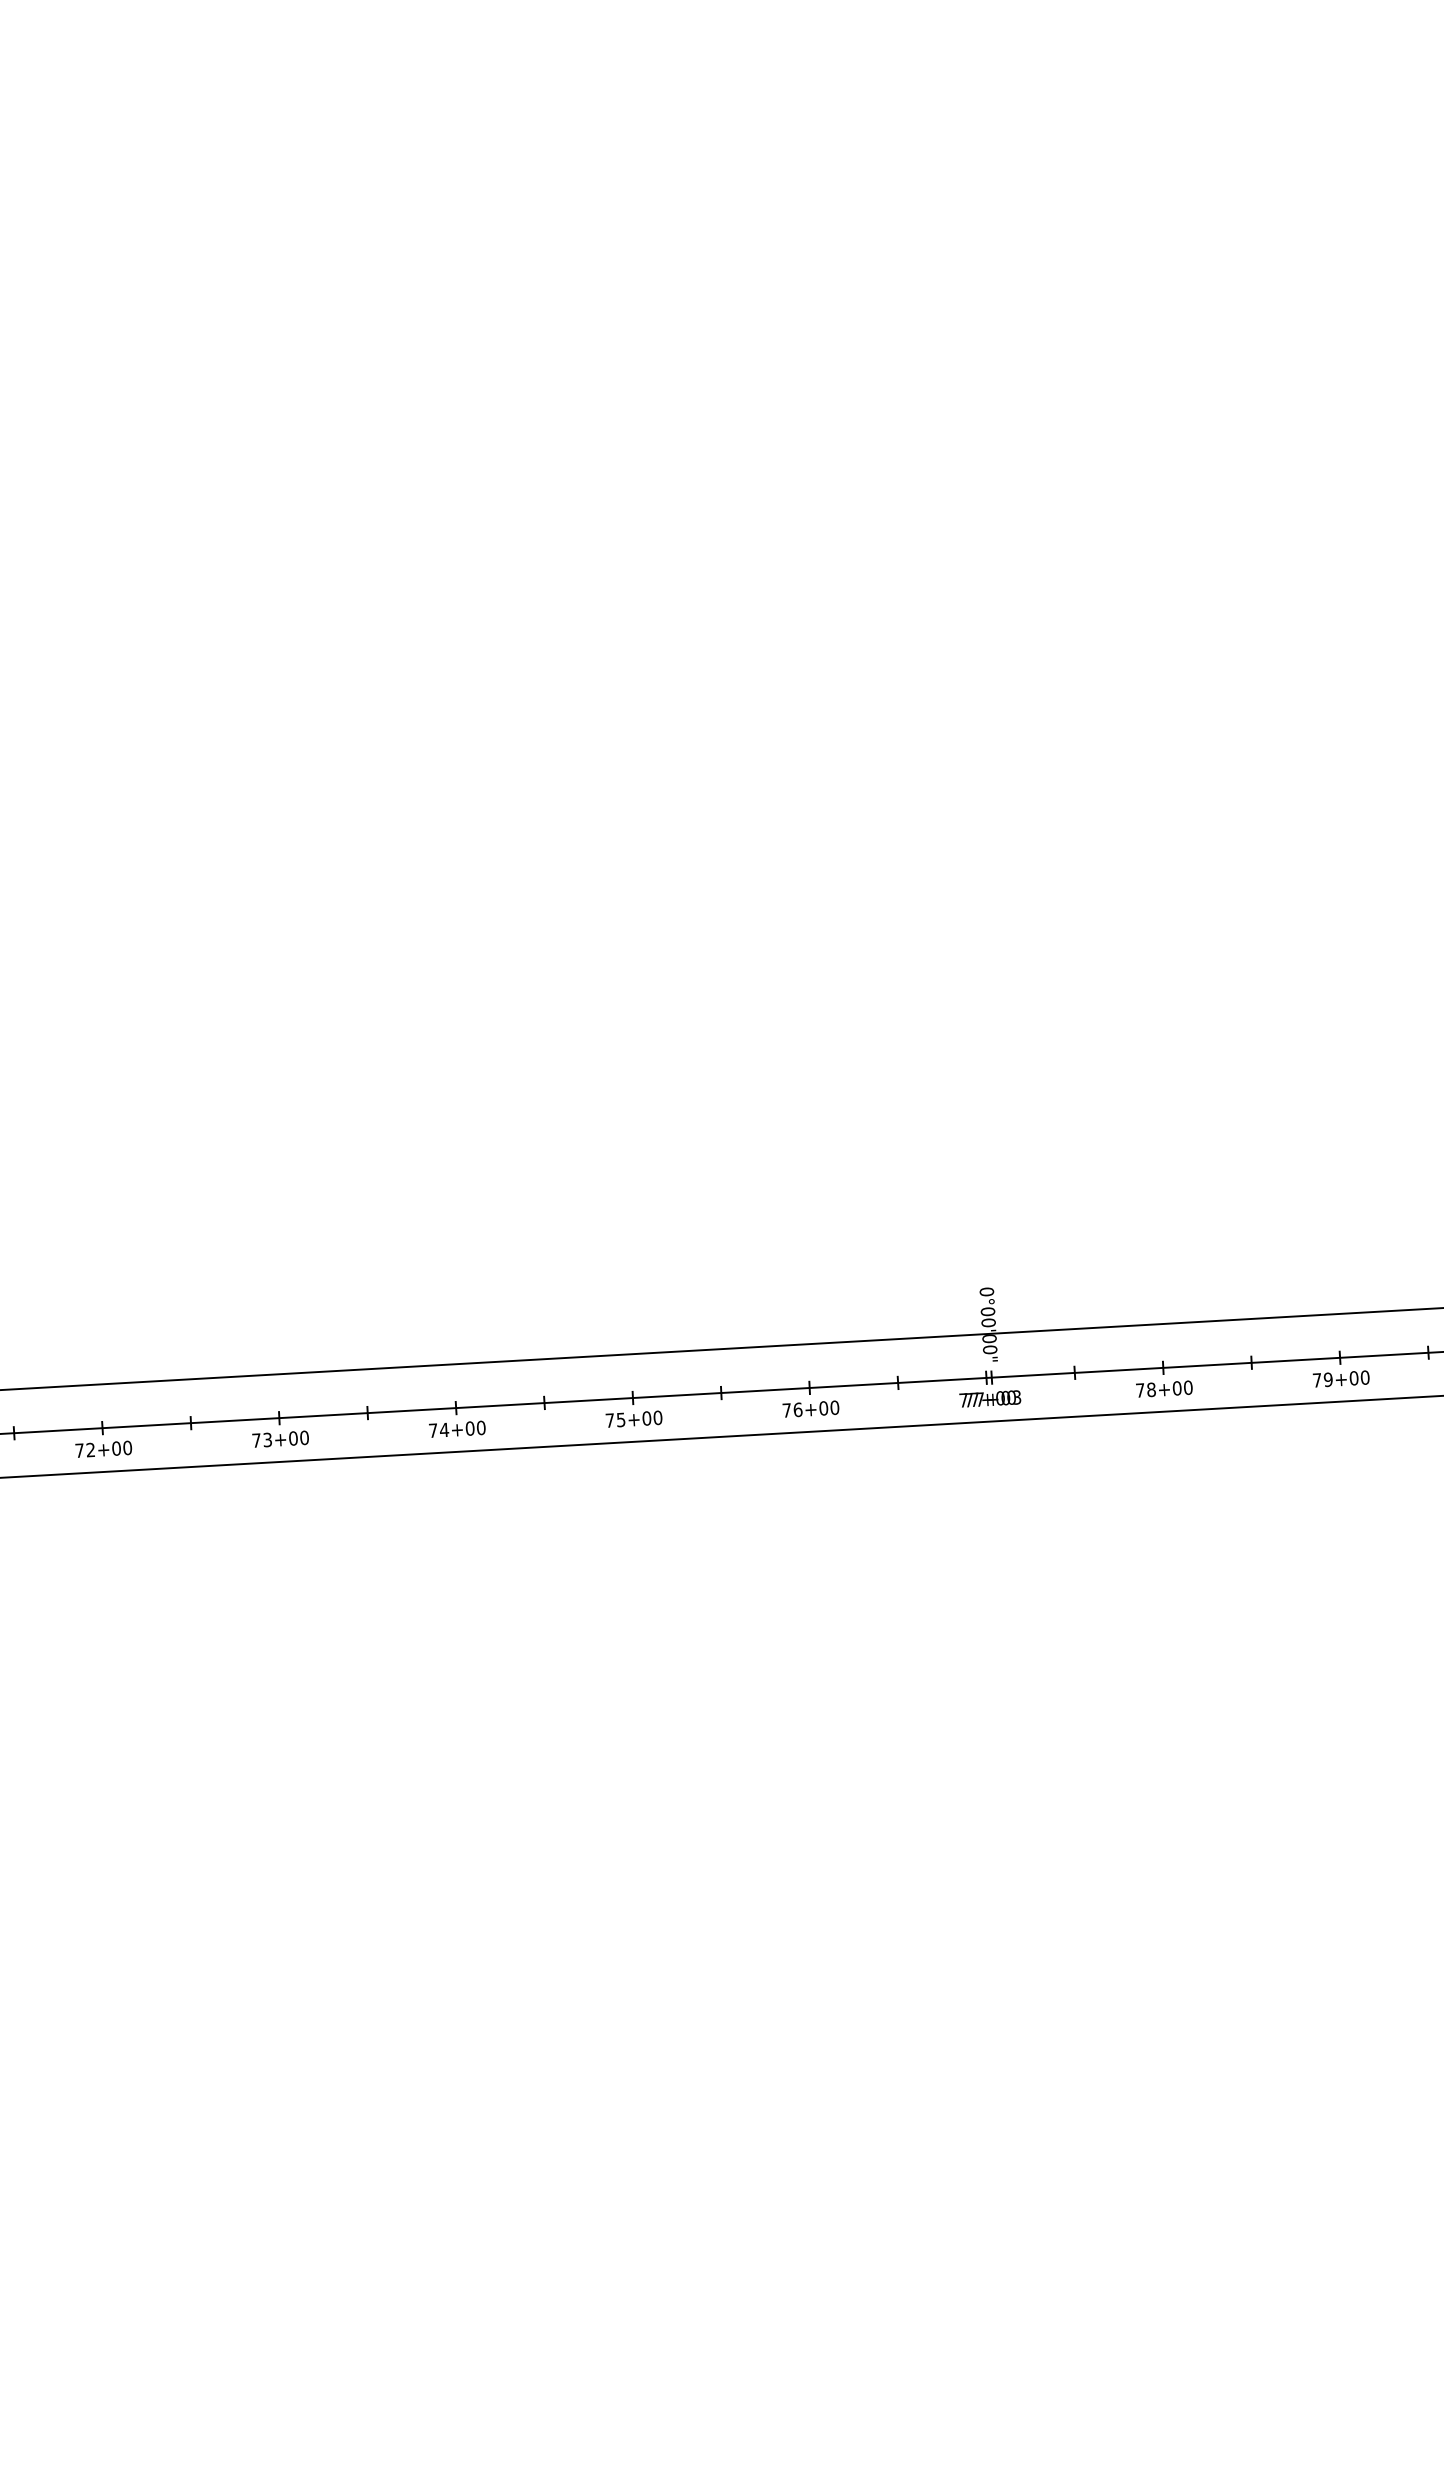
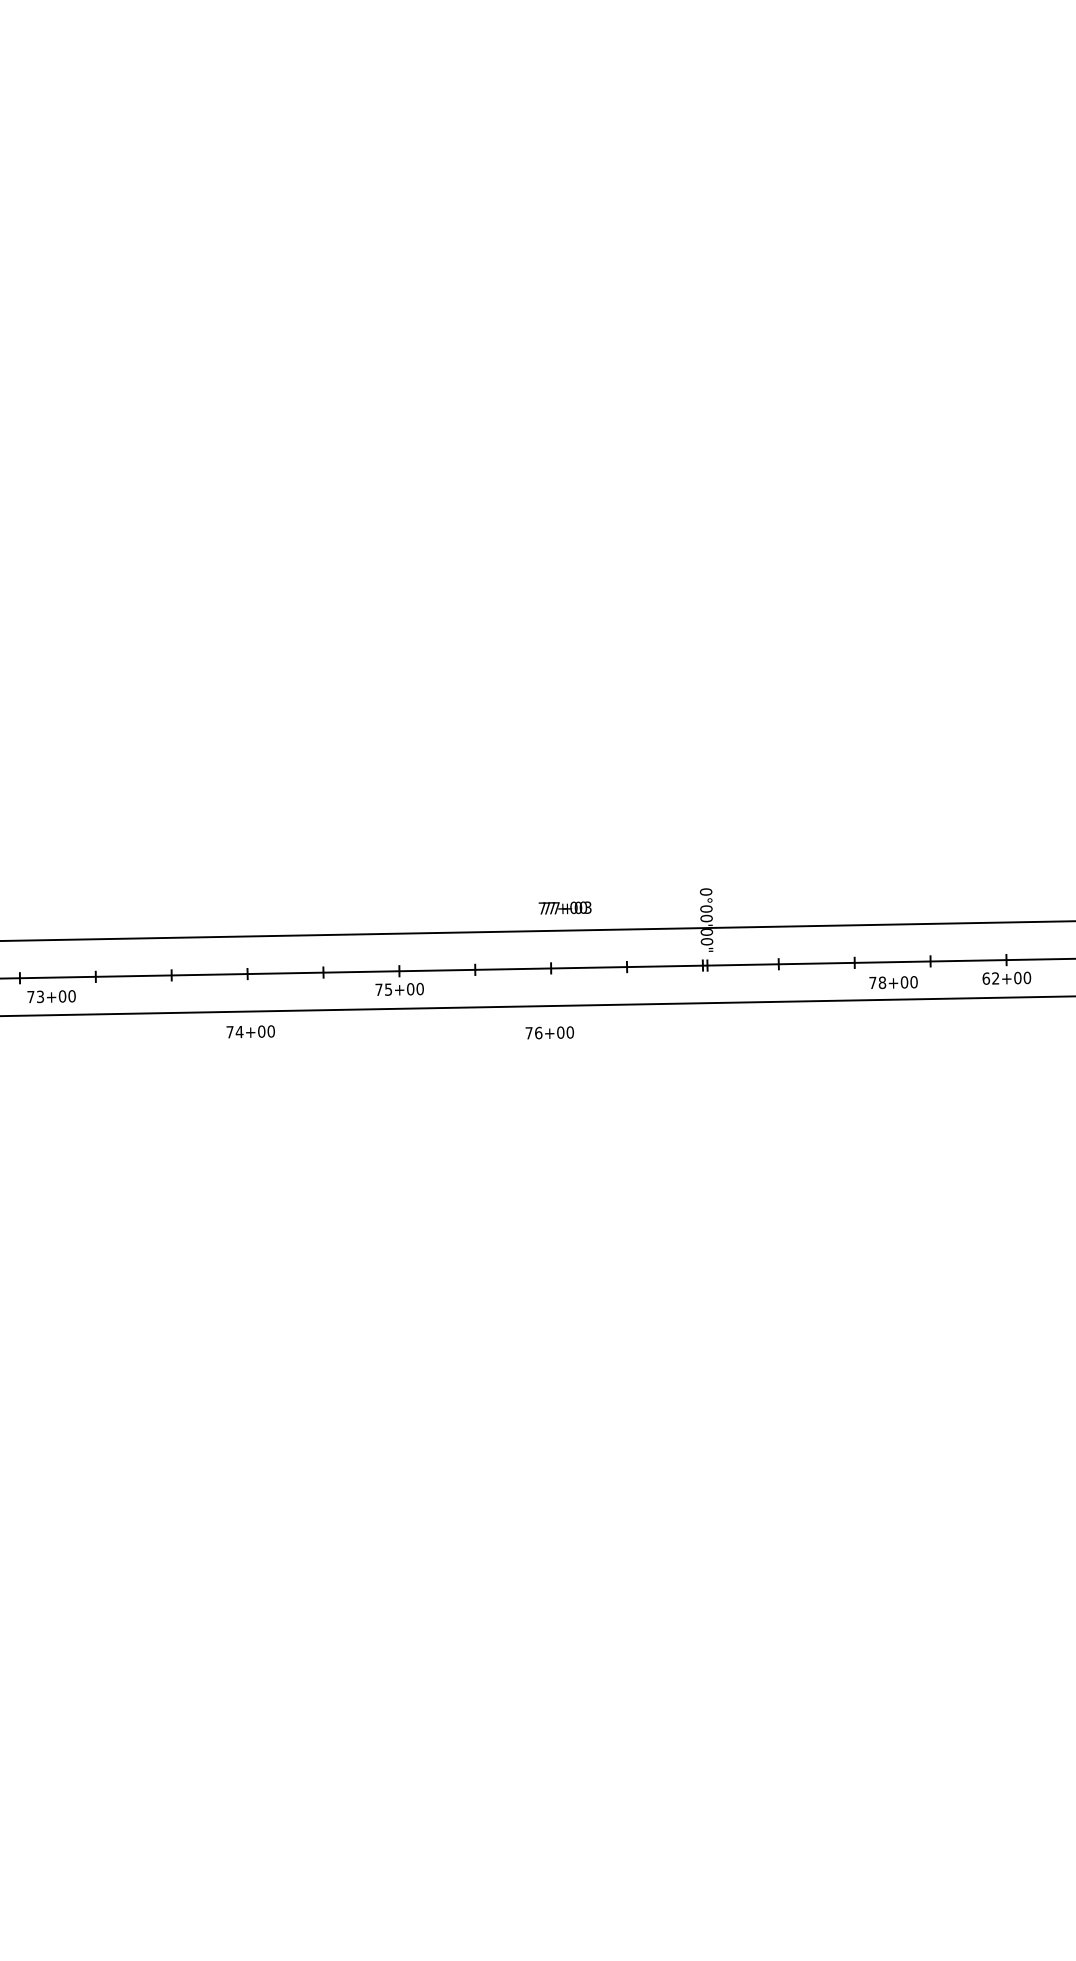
text: (1322, 1379) -> (990, 978), 79+00 -> 62+00
text: (1164, 1388) -> (893, 982), moved
text: (990, 1398) -> (565, 907), moved
text: (810, 1408) -> (549, 1032), moved
text: (457, 1428) -> (250, 1031), moved
text: (280, 1438) -> (51, 996), moved

